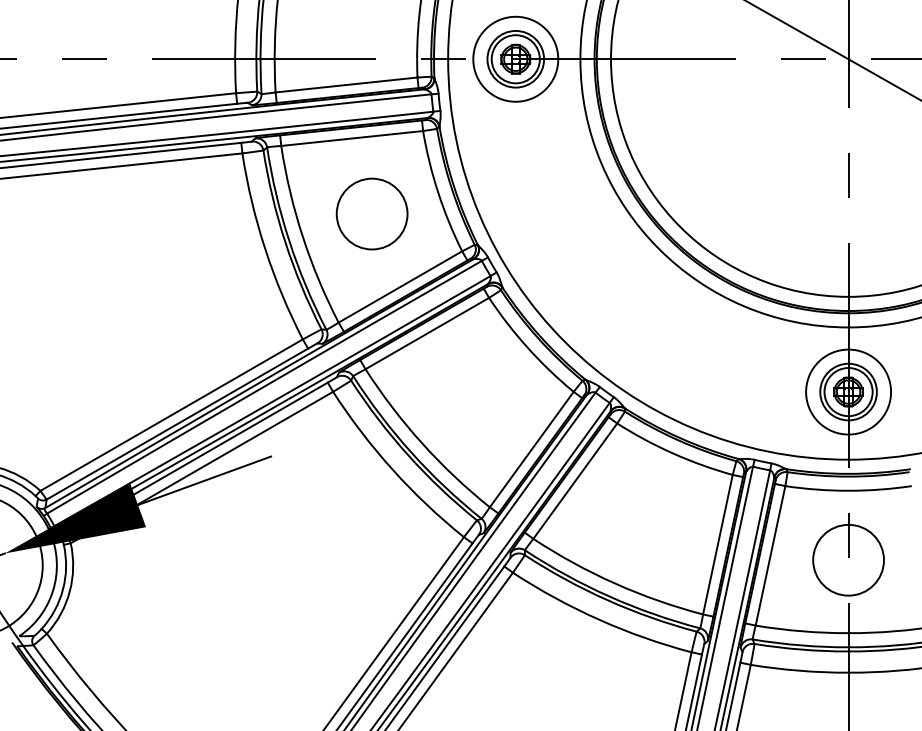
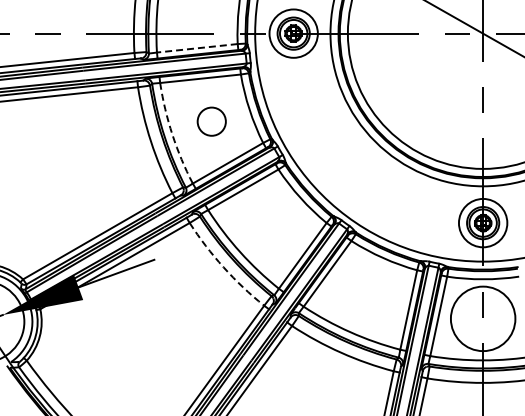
line: (346, 85) -> (197, 48), solid -> dashed
circle: (371, 213) -> (211, 121), size x0.7
arc: (302, 236) -> (172, 134), solid -> dashed
arc: (392, 470) -> (223, 267), solid -> dashed
circle: (849, 559) -> (483, 318), size x1.6

